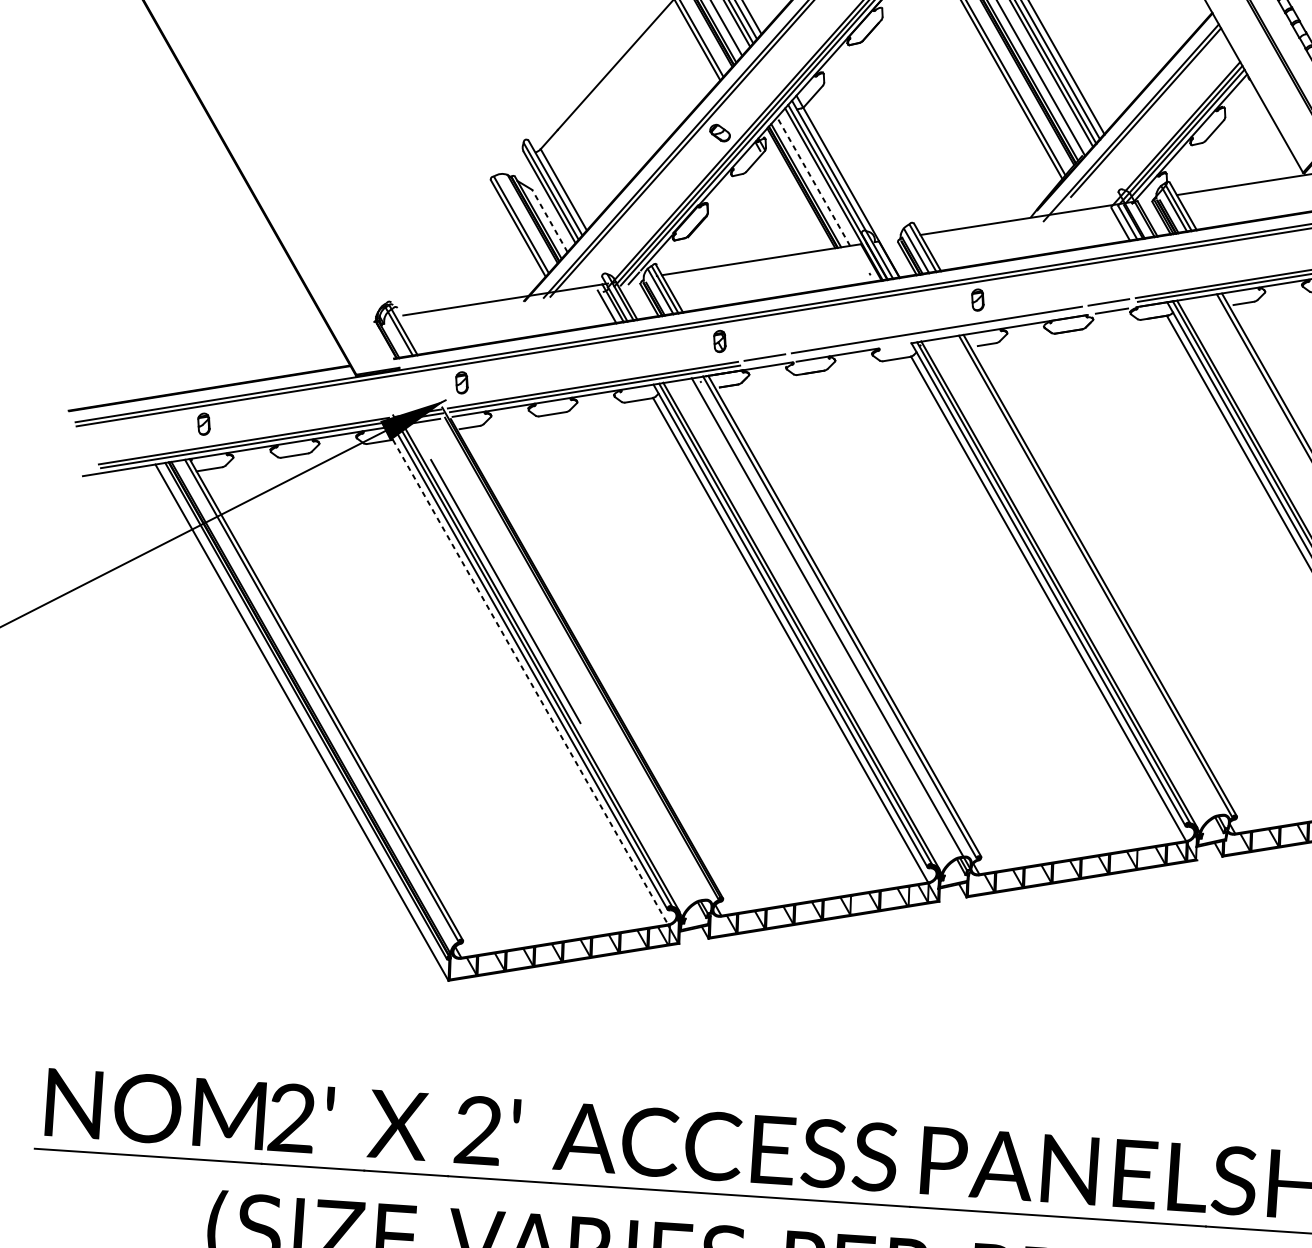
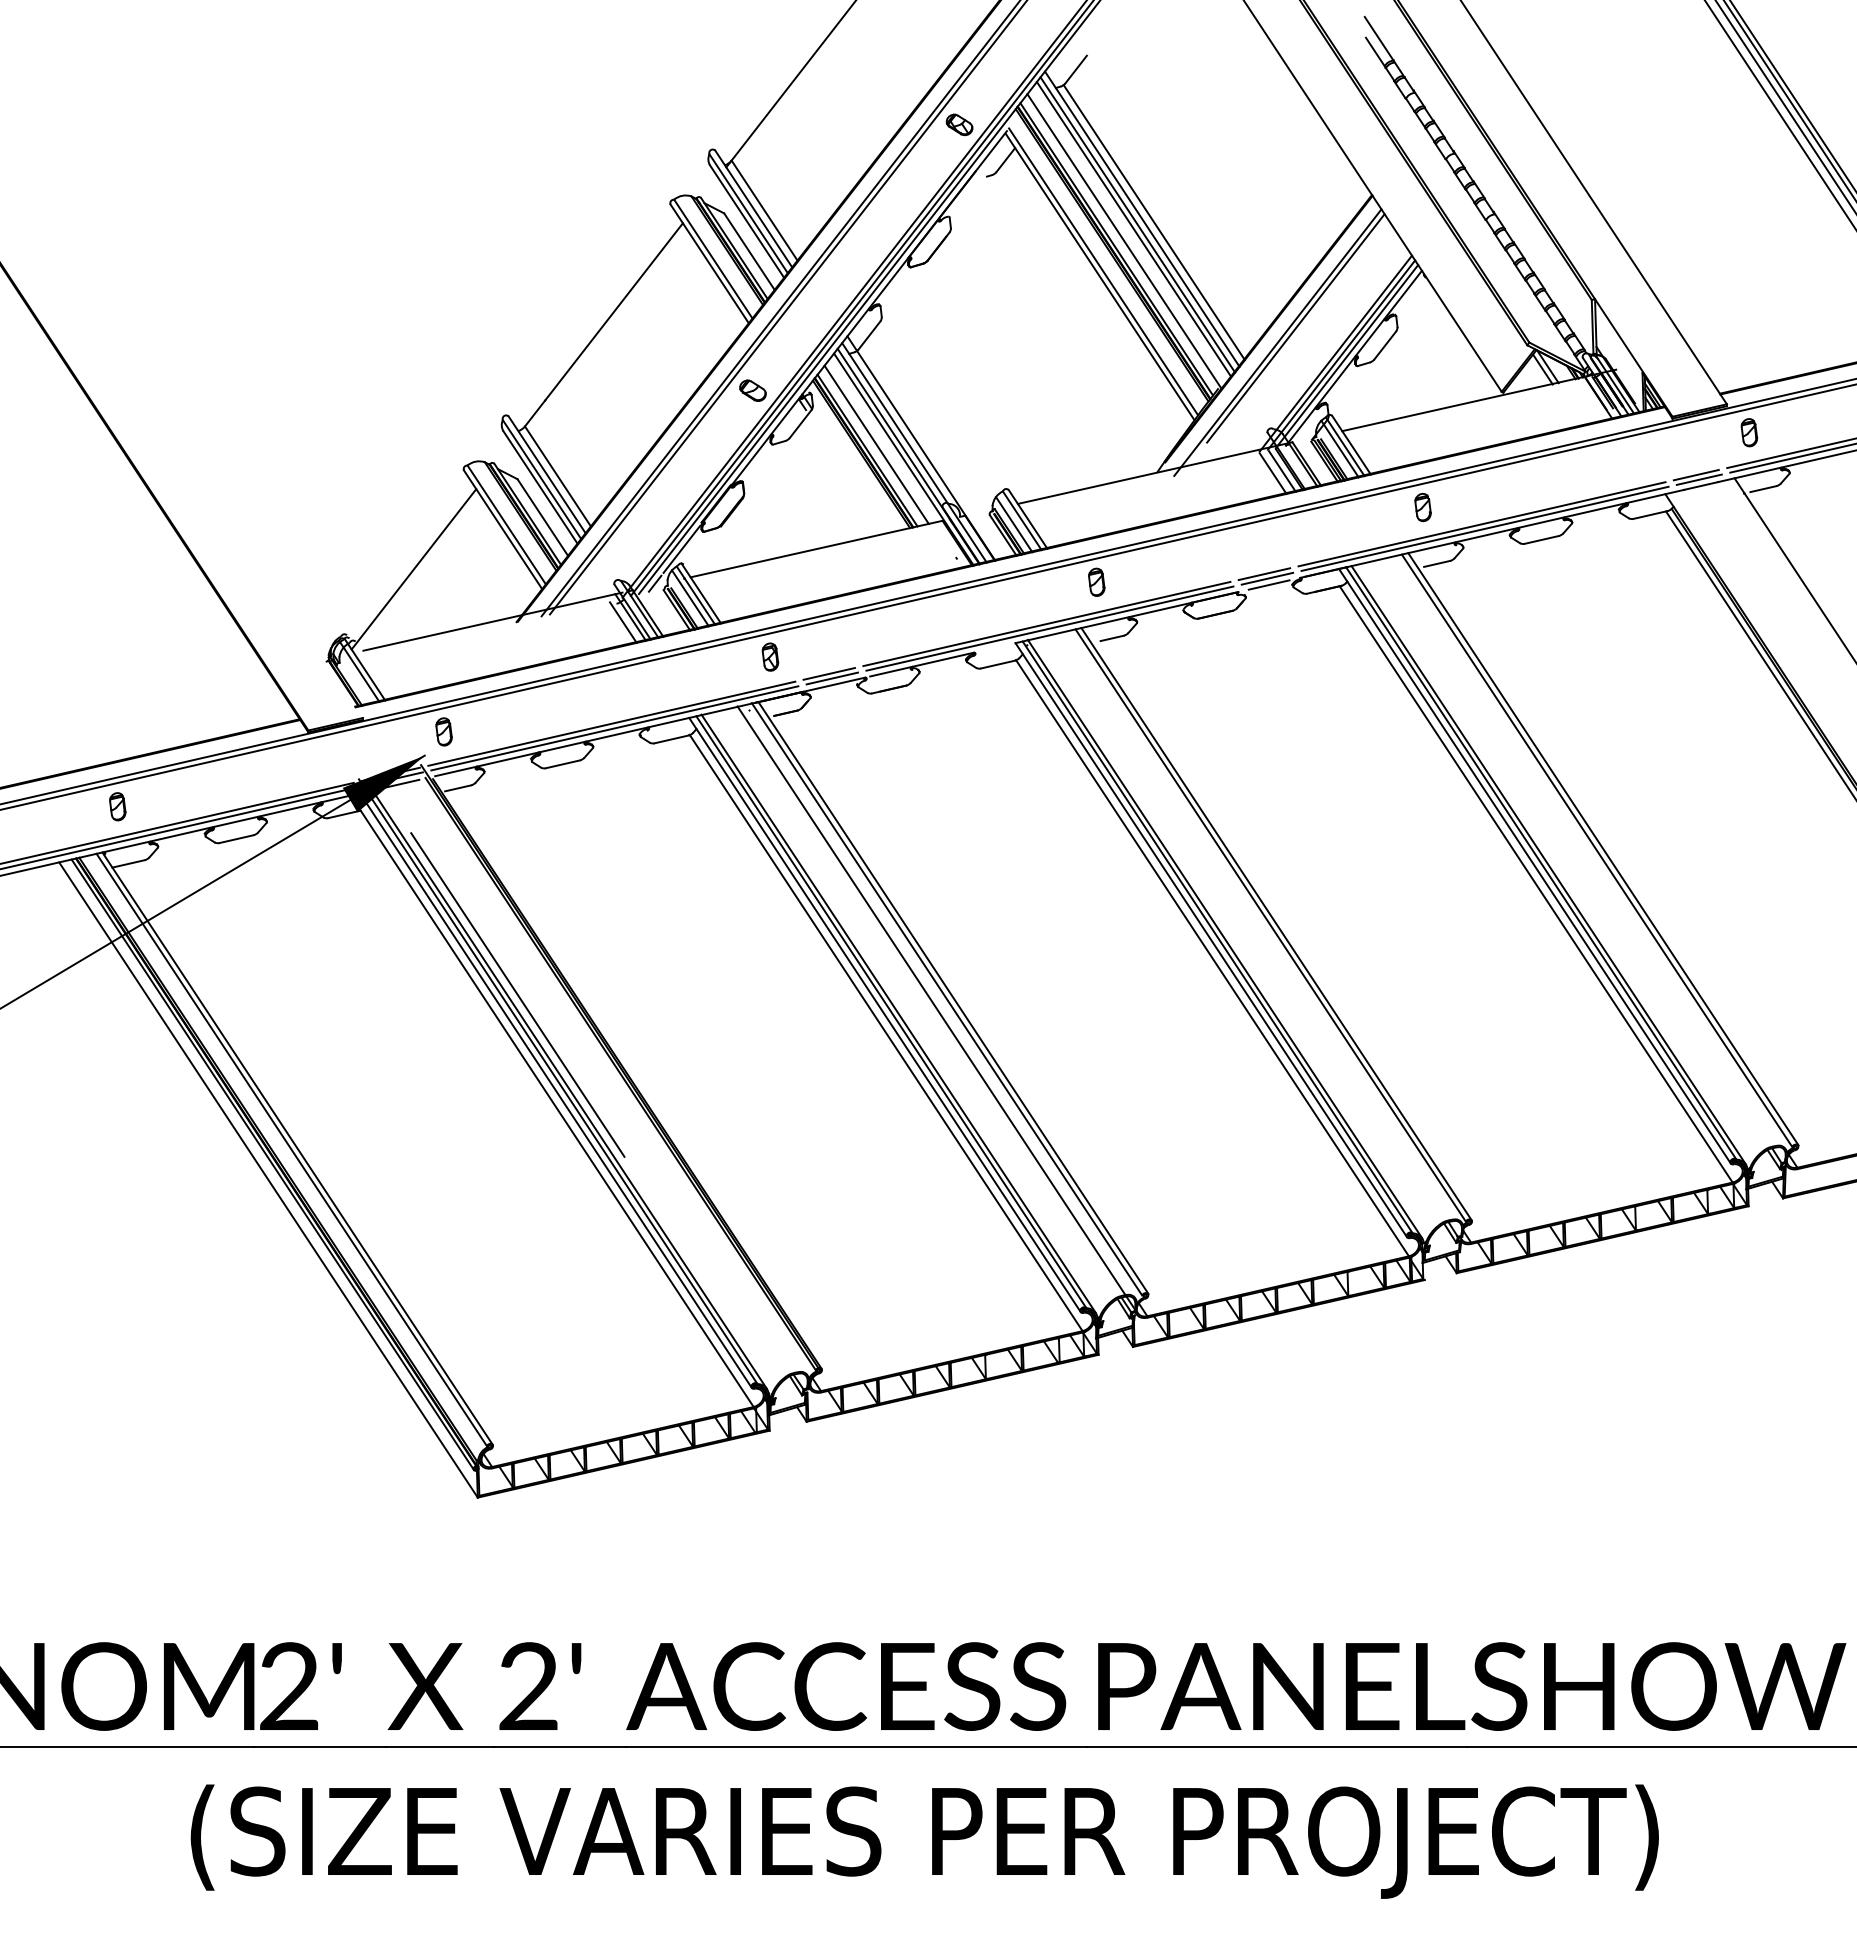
line: (813, 181) -> (876, 444), dashed -> solid
line: (549, 220) -> (542, 517), dashed -> solid
line: (446, 254) -> (413, 569), added
part: (1235, 258) -> (1422, 507), added
line: (1111, 305) -> (1267, 578), added
line: (938, 333) -> (1049, 628), added
line: (767, 361) -> (832, 678), added
line: (530, 682) -> (557, 1109), dashed -> solid

